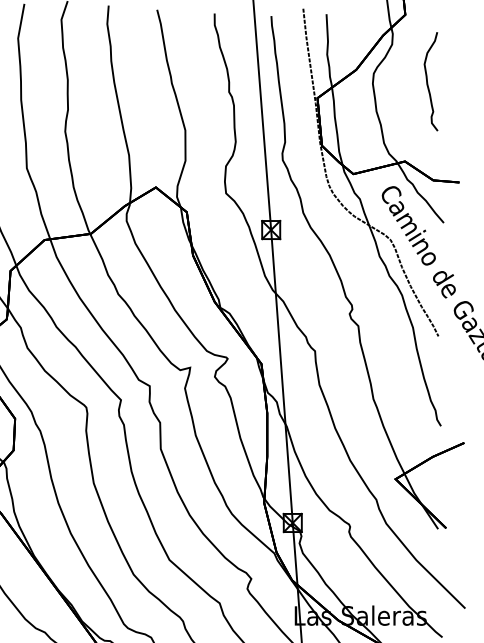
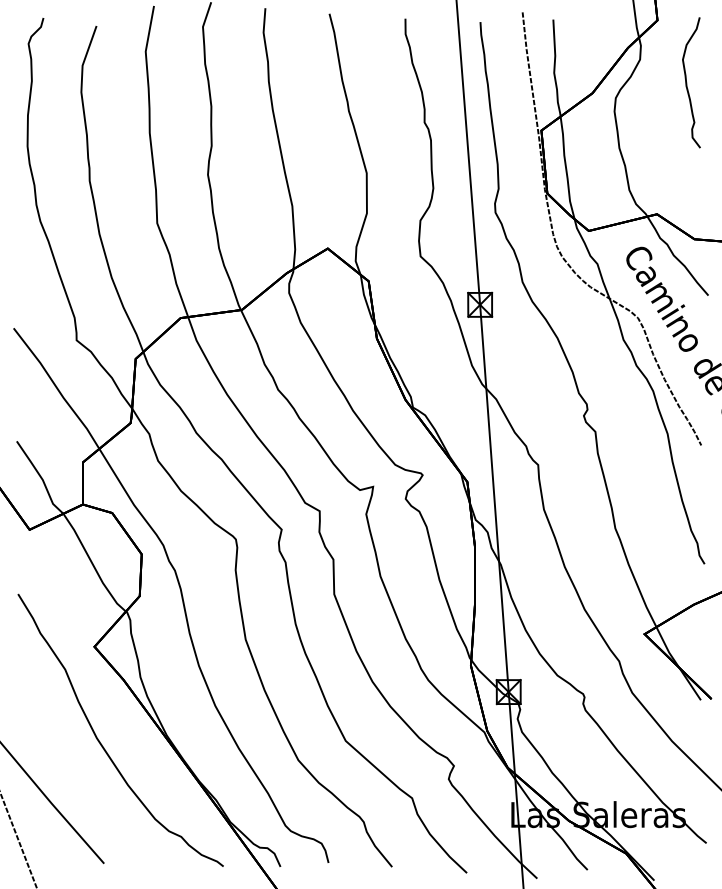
curve: (428, 81) -> (687, 82), moved

